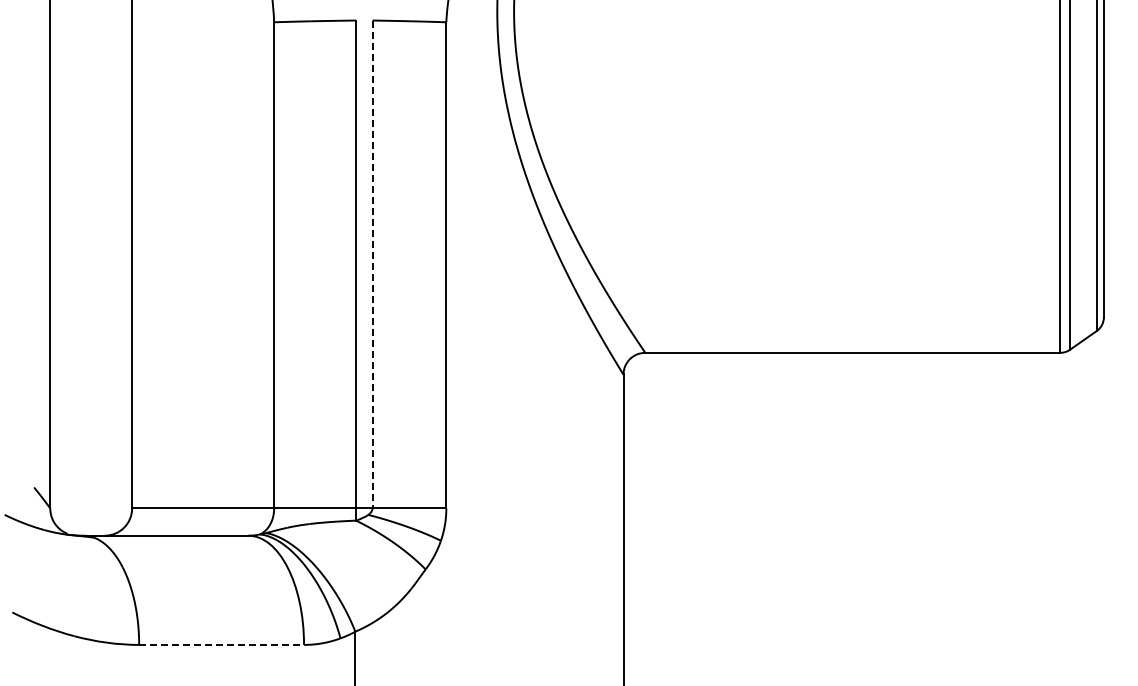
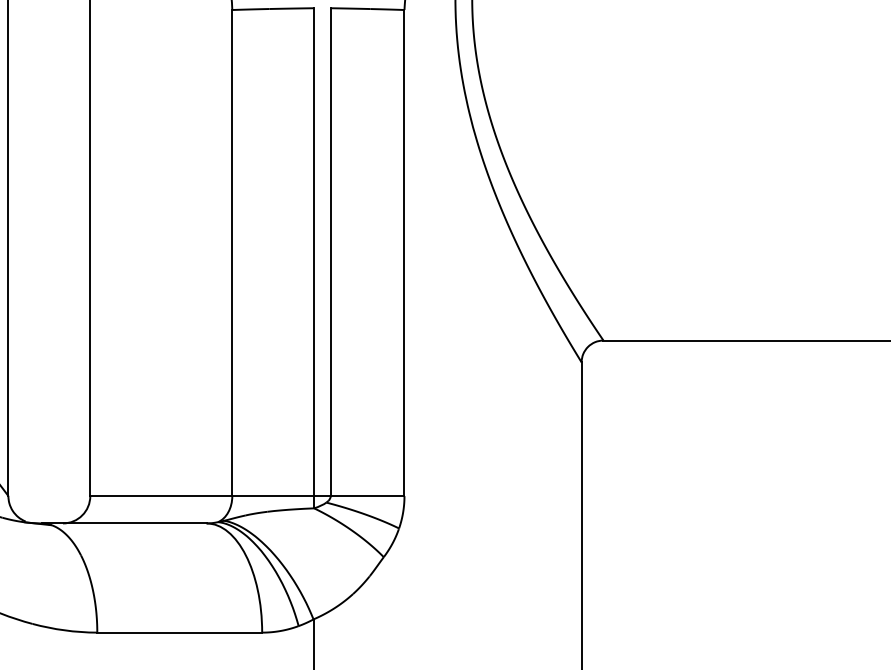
line: (372, 264) -> (330, 252), dashed -> solid
line: (222, 644) -> (180, 632), dashed -> solid

